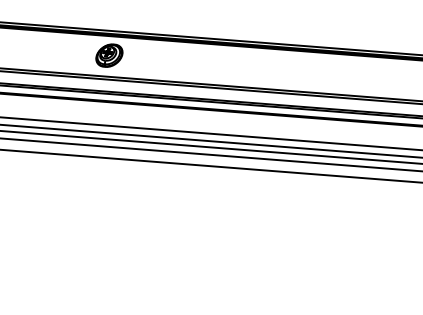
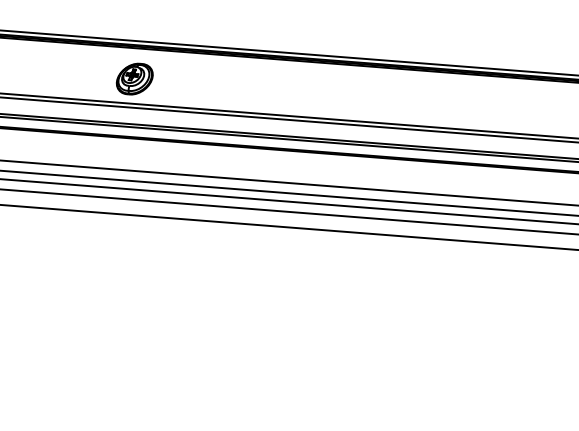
part: (109, 55) -> (134, 78), moved

